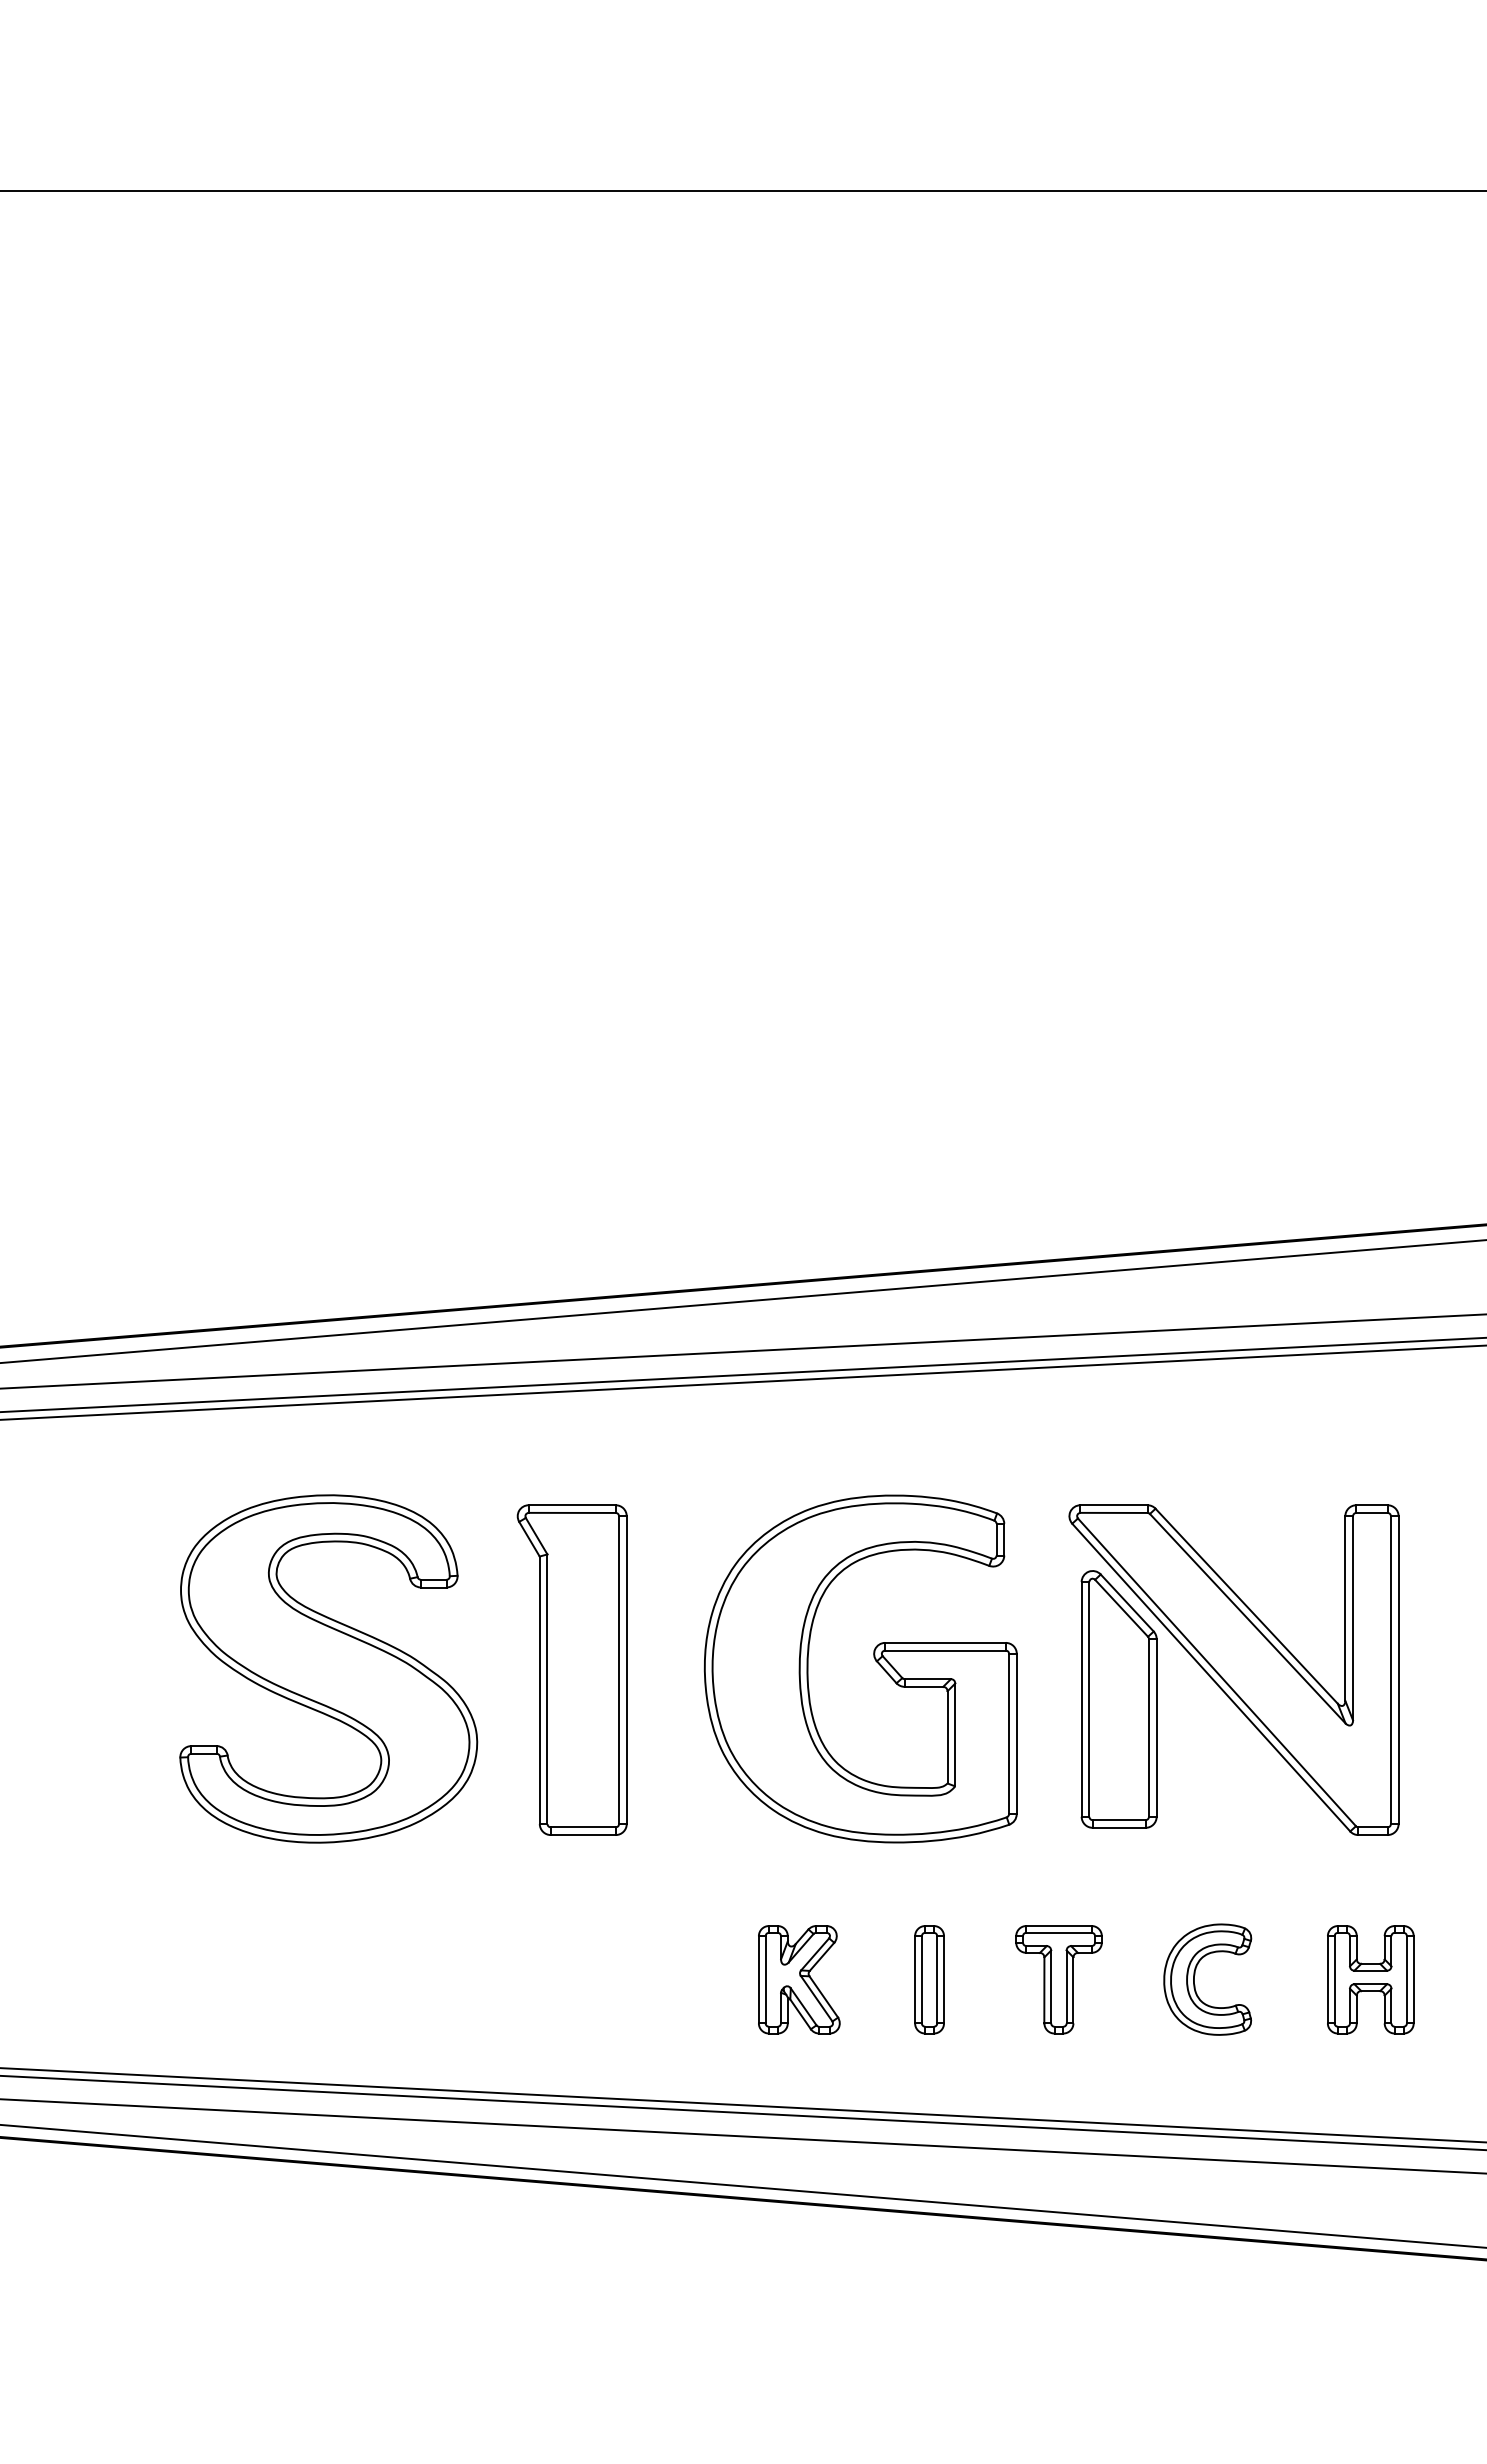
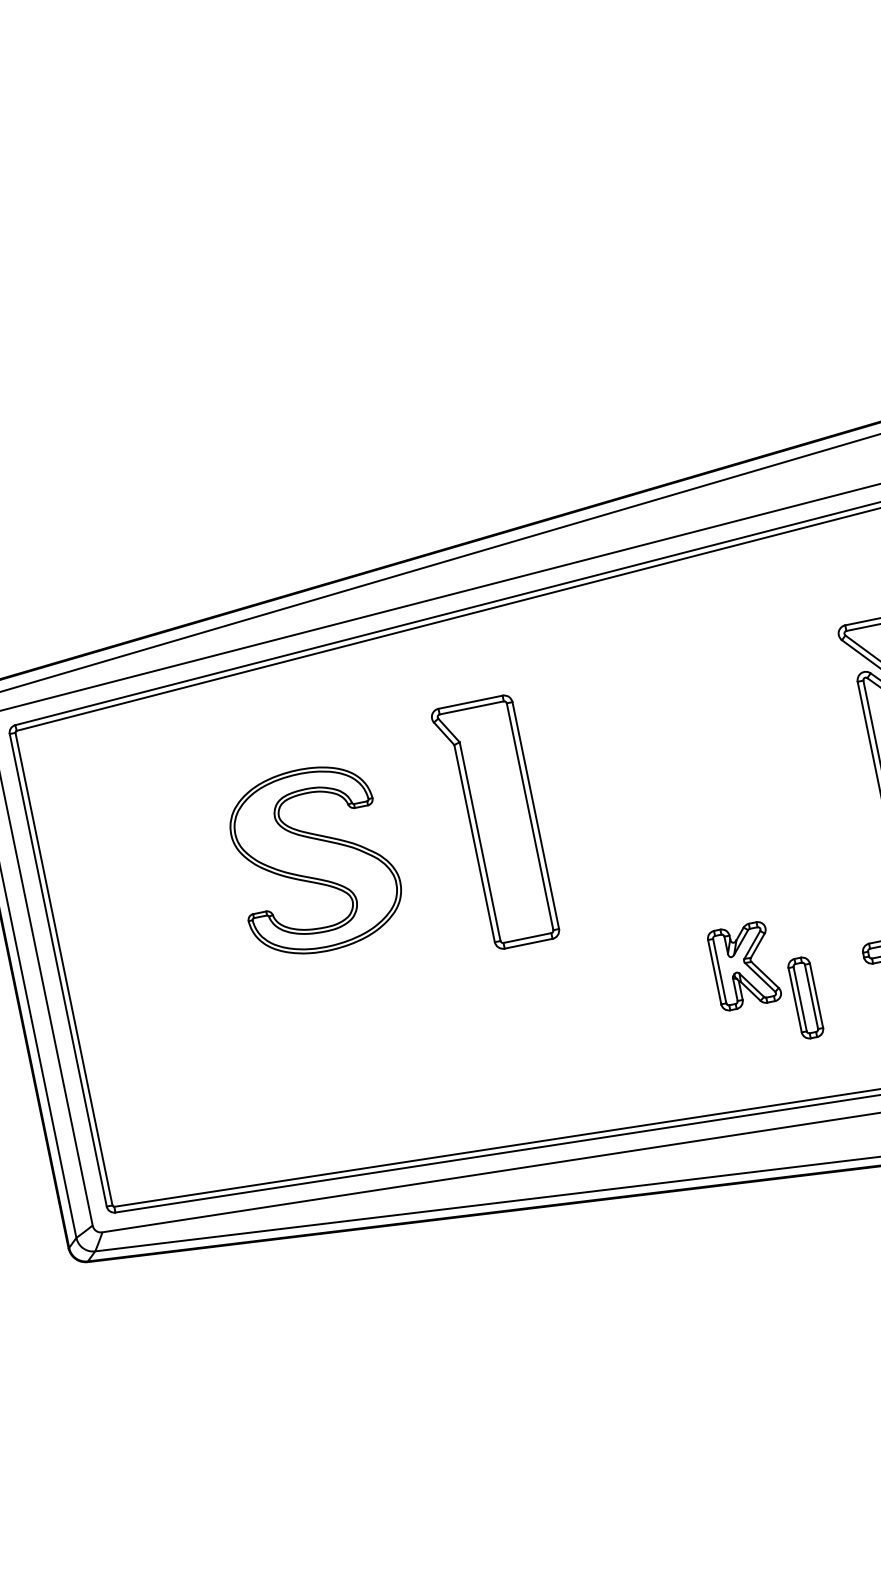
part: (875, 1661) -> (717, 771), removed
part: (328, 1668) -> (315, 859), size x0.7
part: (799, 1979) -> (744, 965), moved

